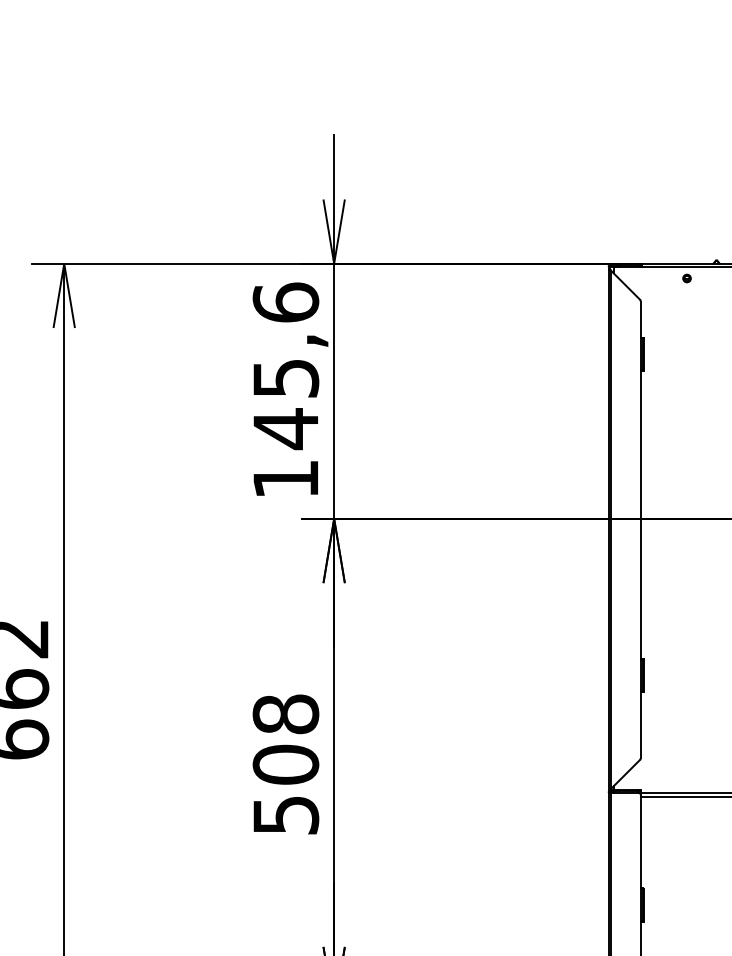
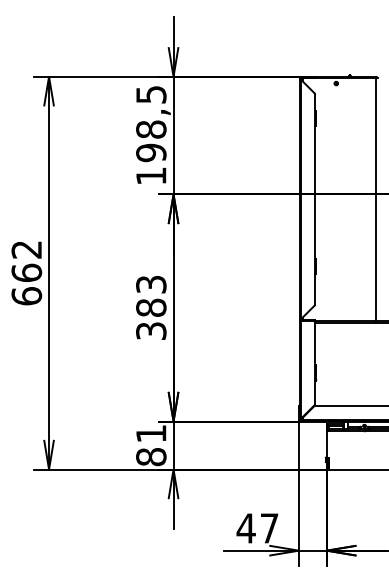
text: (286, 365) -> (151, 123), 145,6 -> 198,5
text: (286, 763) -> (151, 307), 508 -> 383

